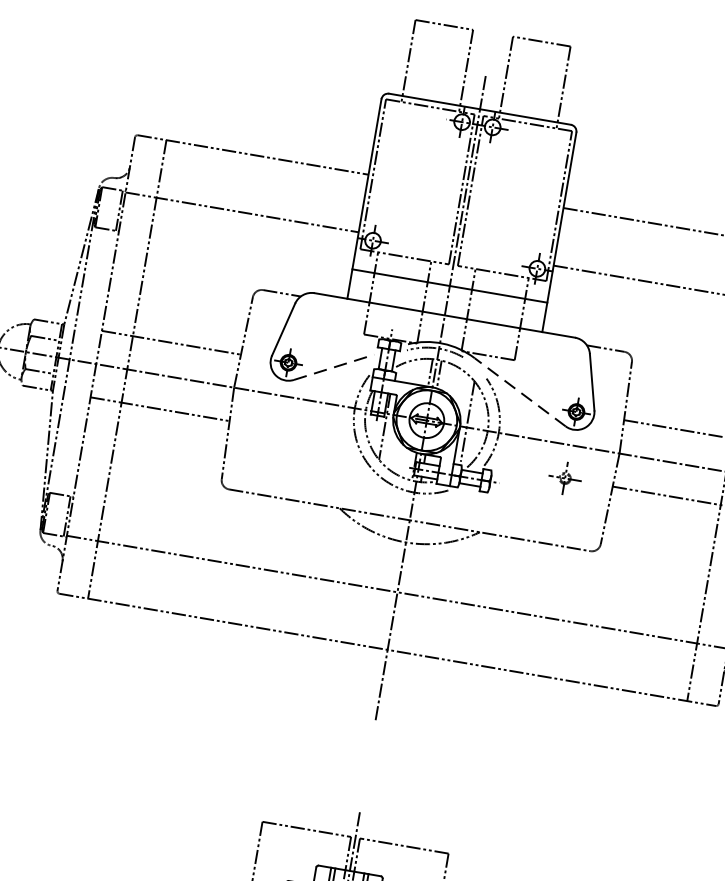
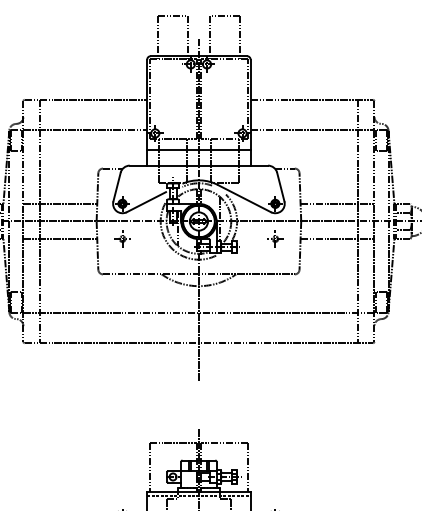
line: (334, 366) -> (146, 201), dashed -> solid
line: (520, 391) -> (244, 198), dashed -> solid
part: (277, 428) -> (122, 238), added

